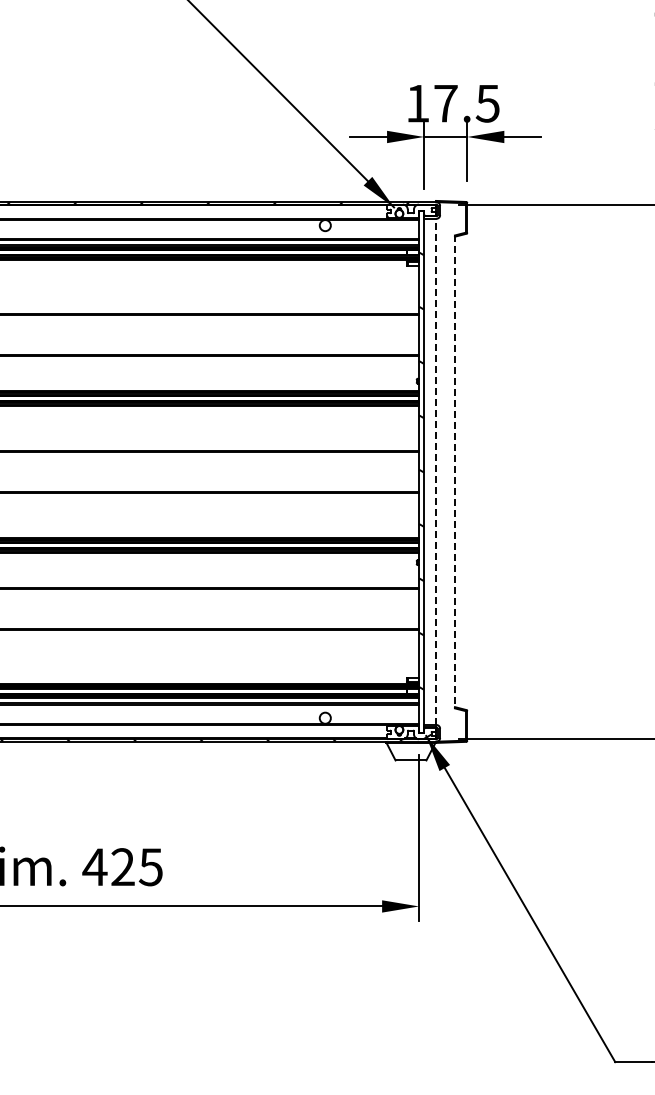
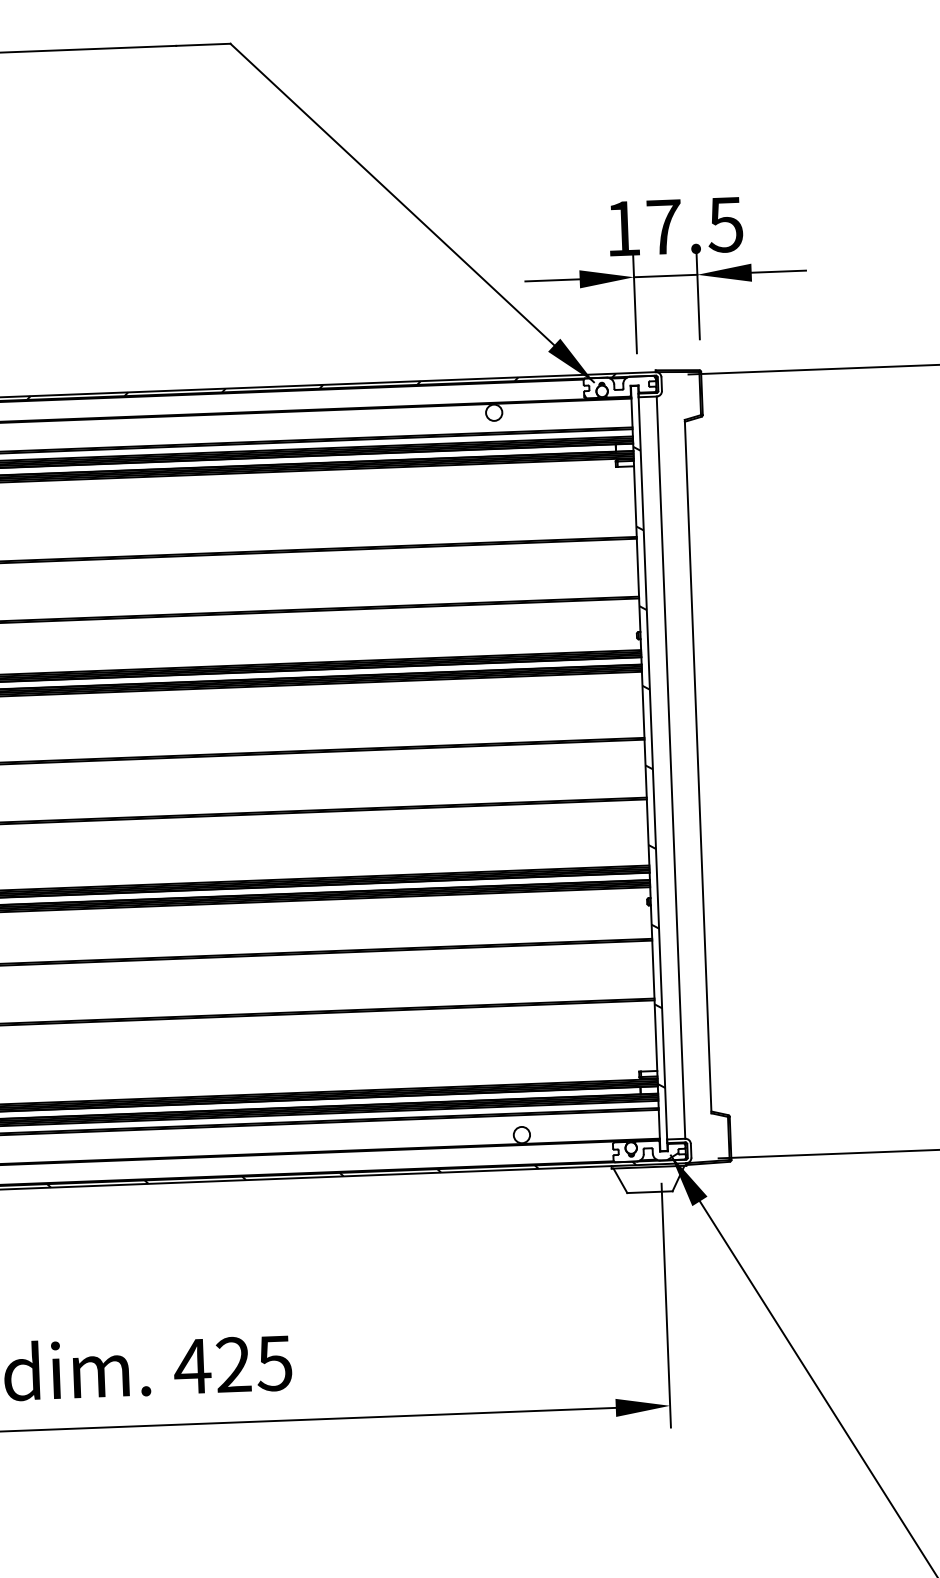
line: (436, 471) -> (671, 767), dashed -> solid
line: (454, 472) -> (697, 767), dashed -> solid

